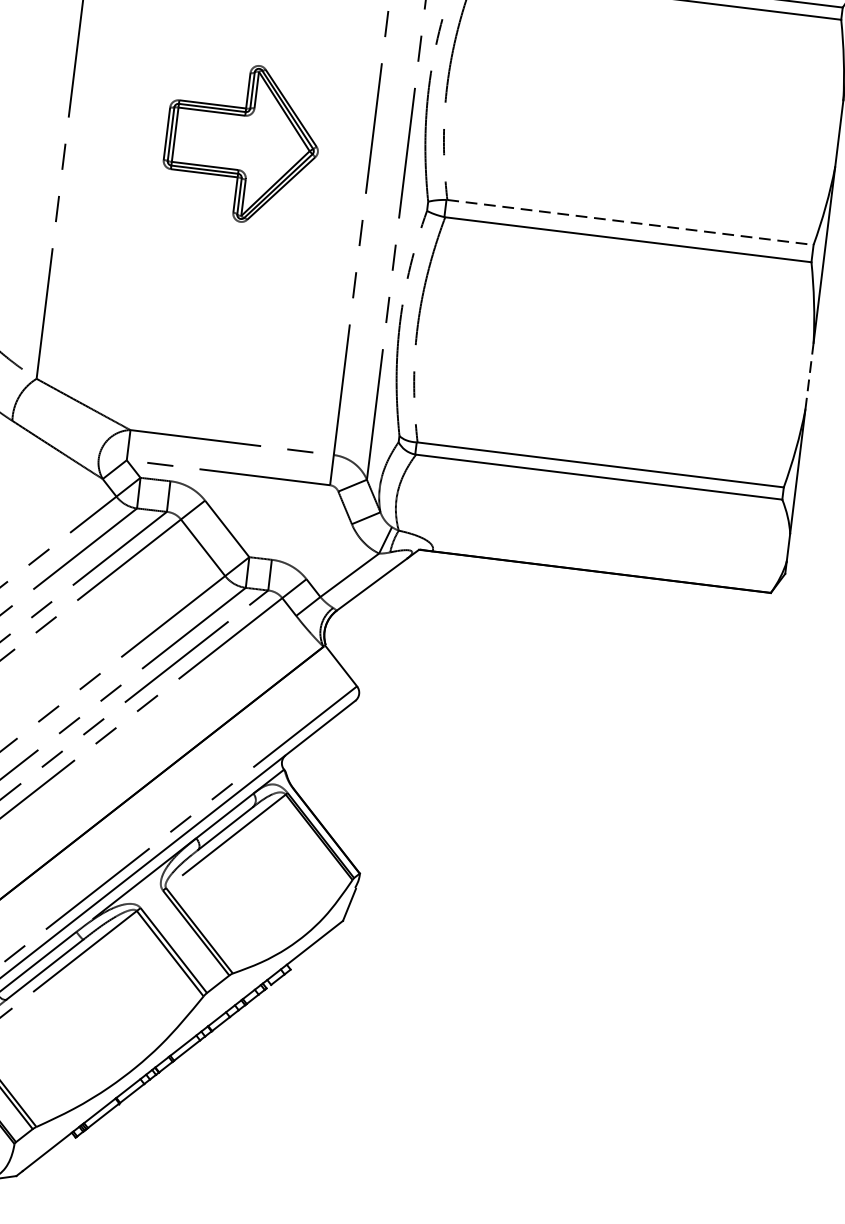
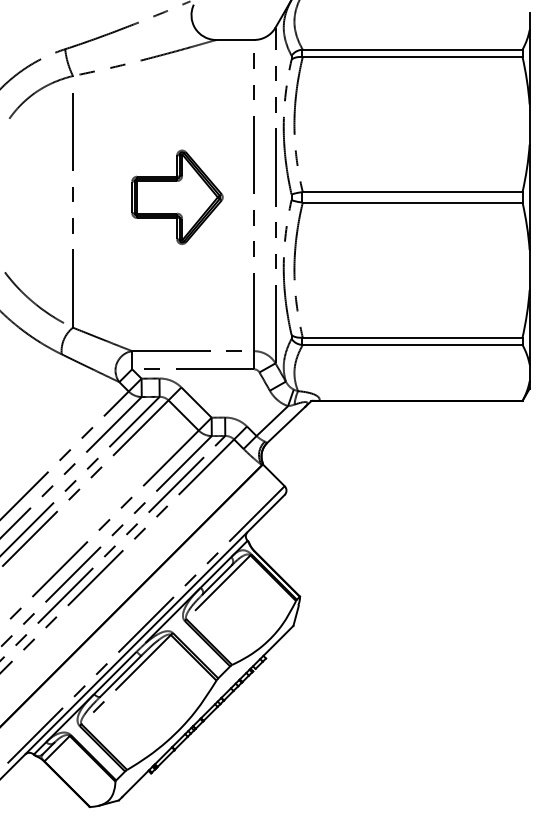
part: (242, 141) -> (177, 196), moved
line: (630, 222) -> (412, 192), dashed -> solid
line: (809, 376) -> (529, 270), dashed -> solid

